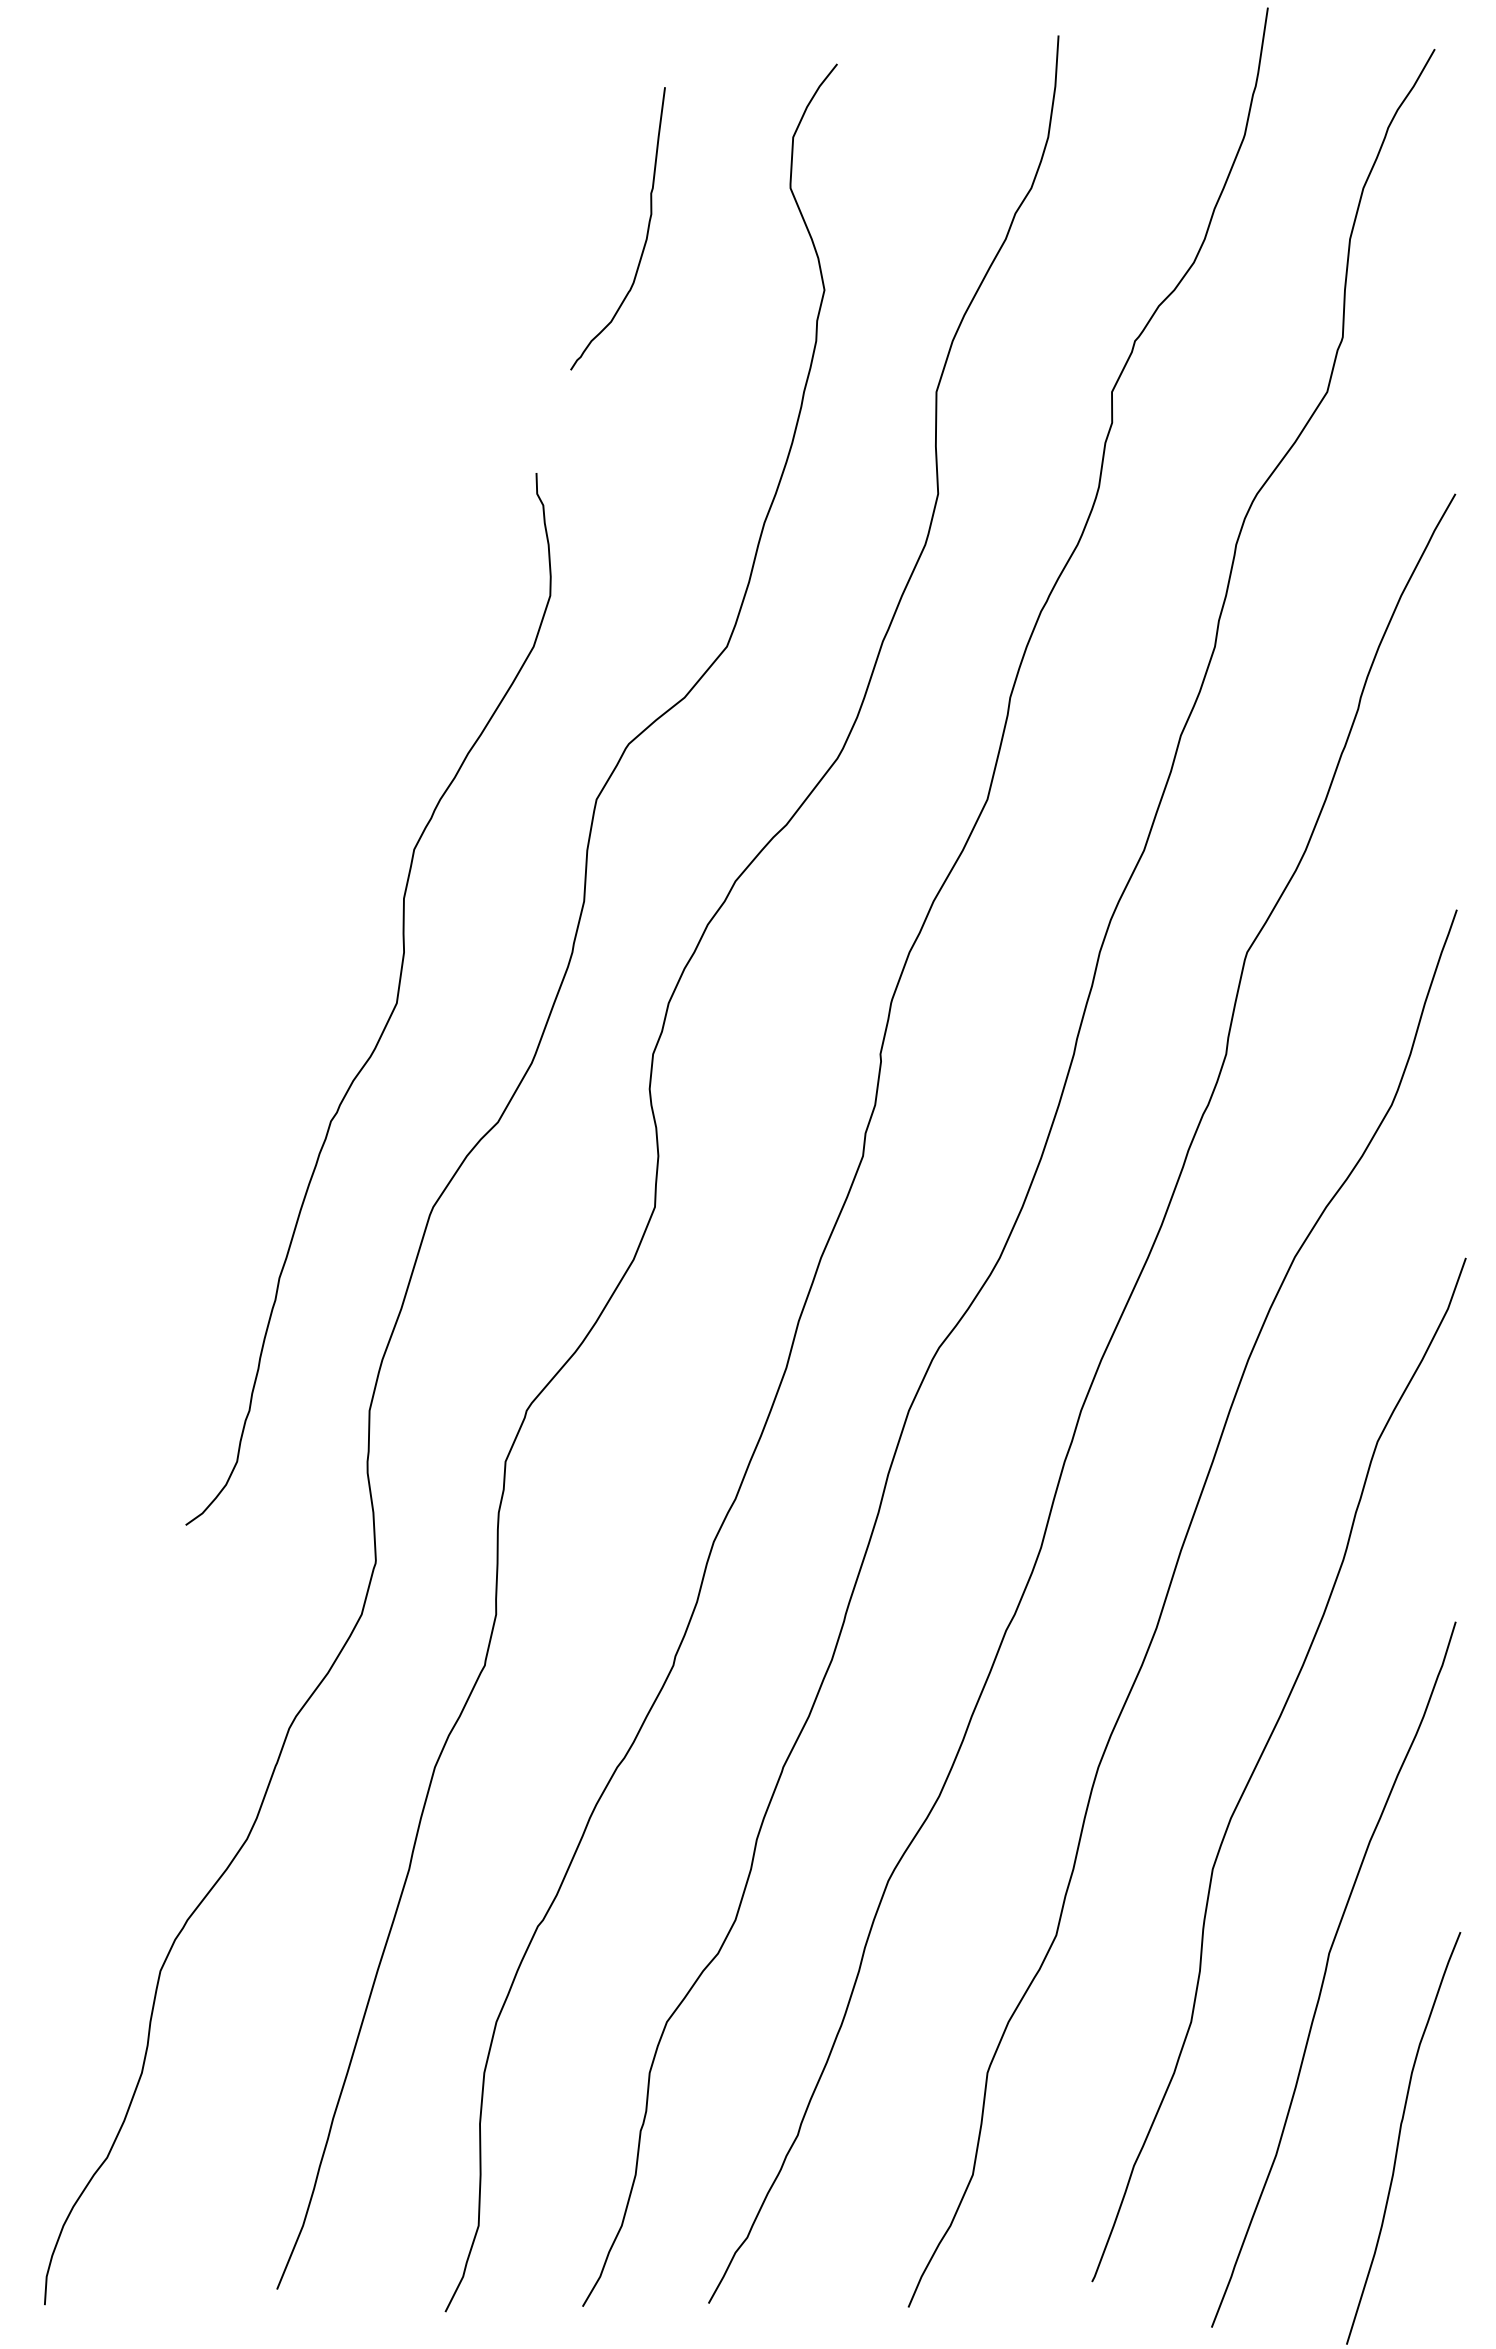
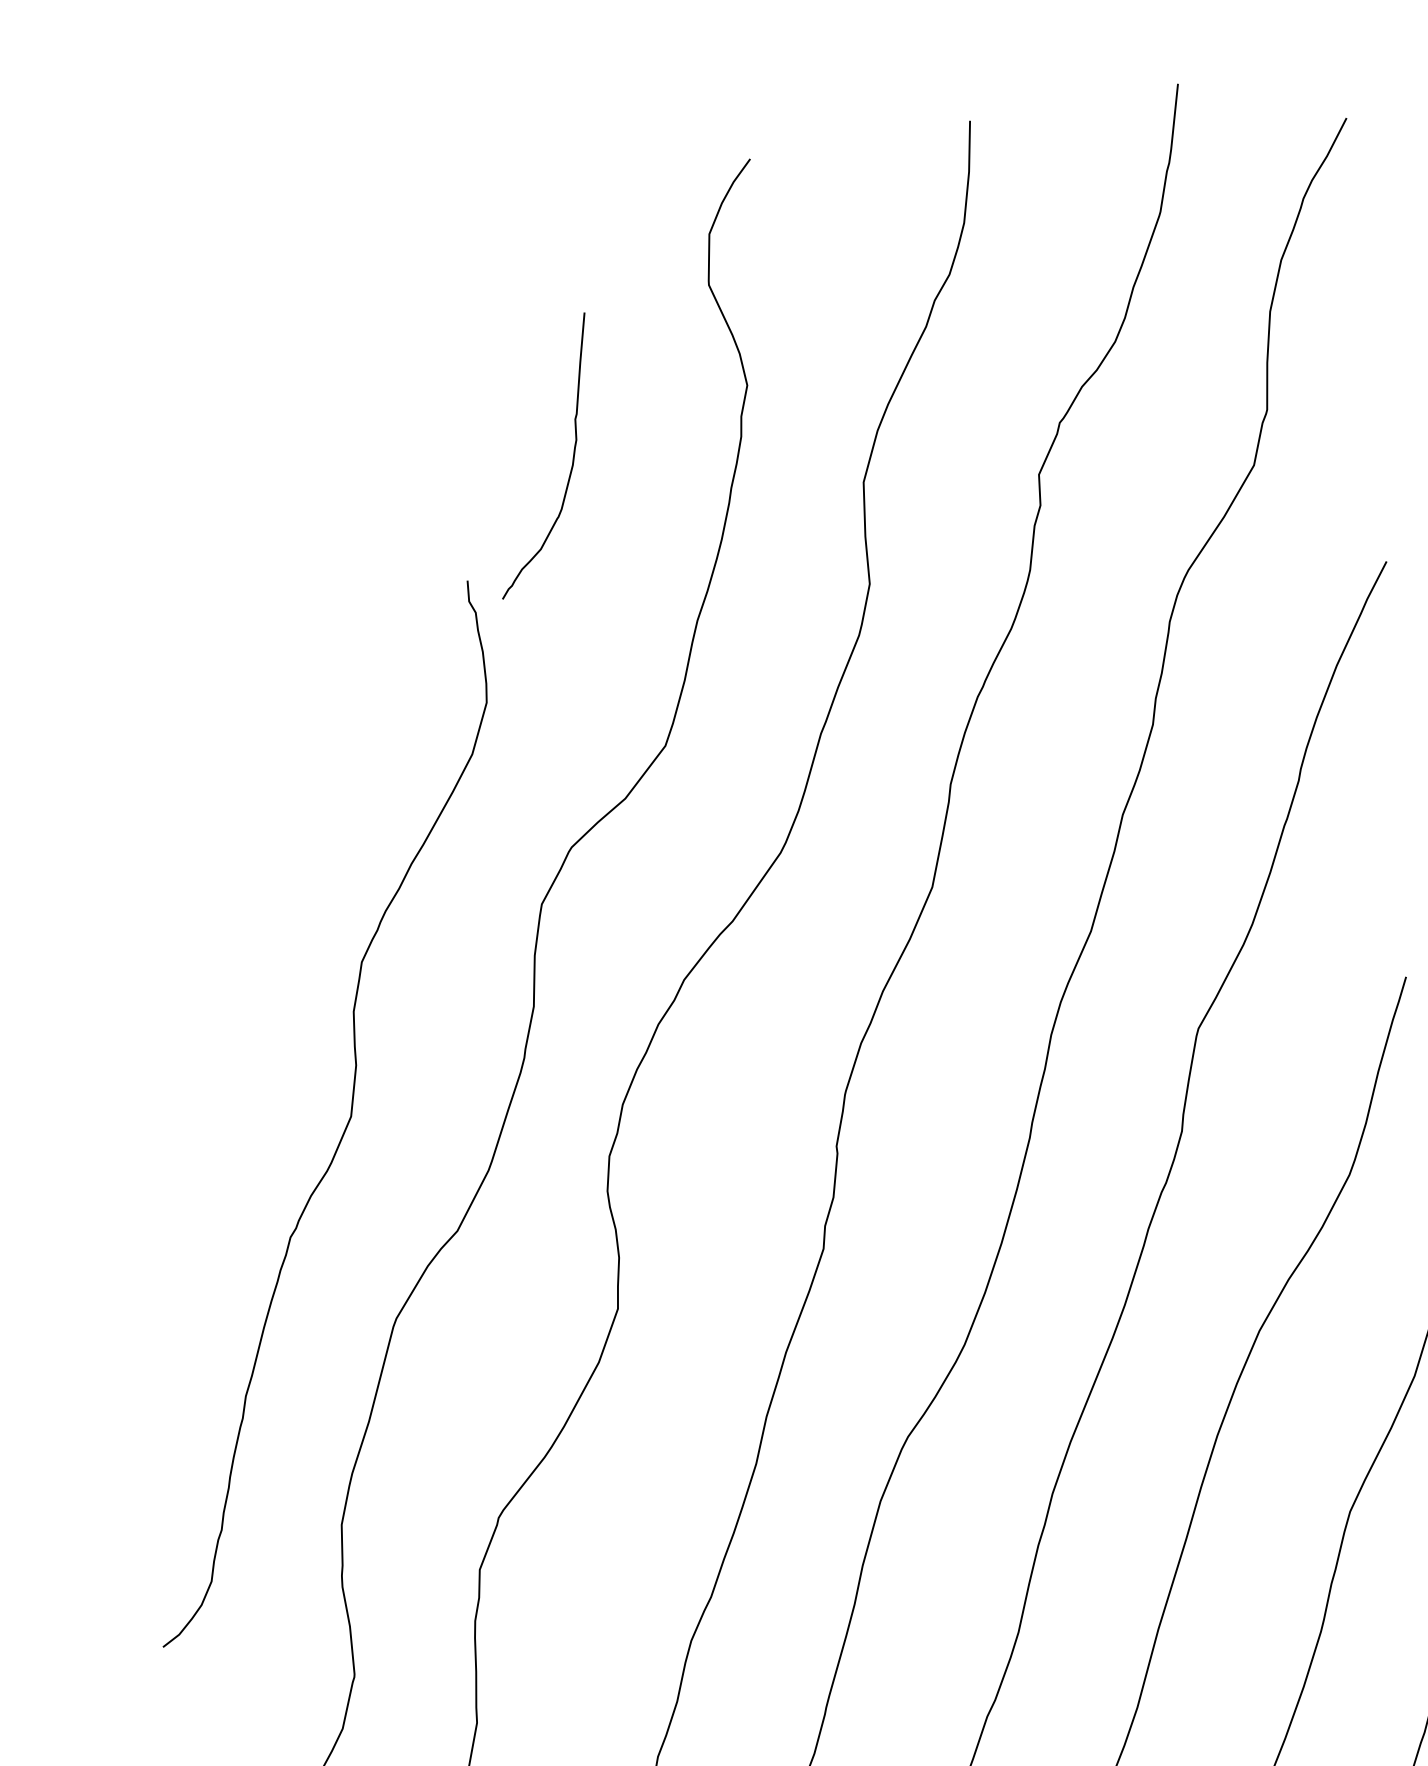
curve: (646, 233) -> (572, 459), moved

